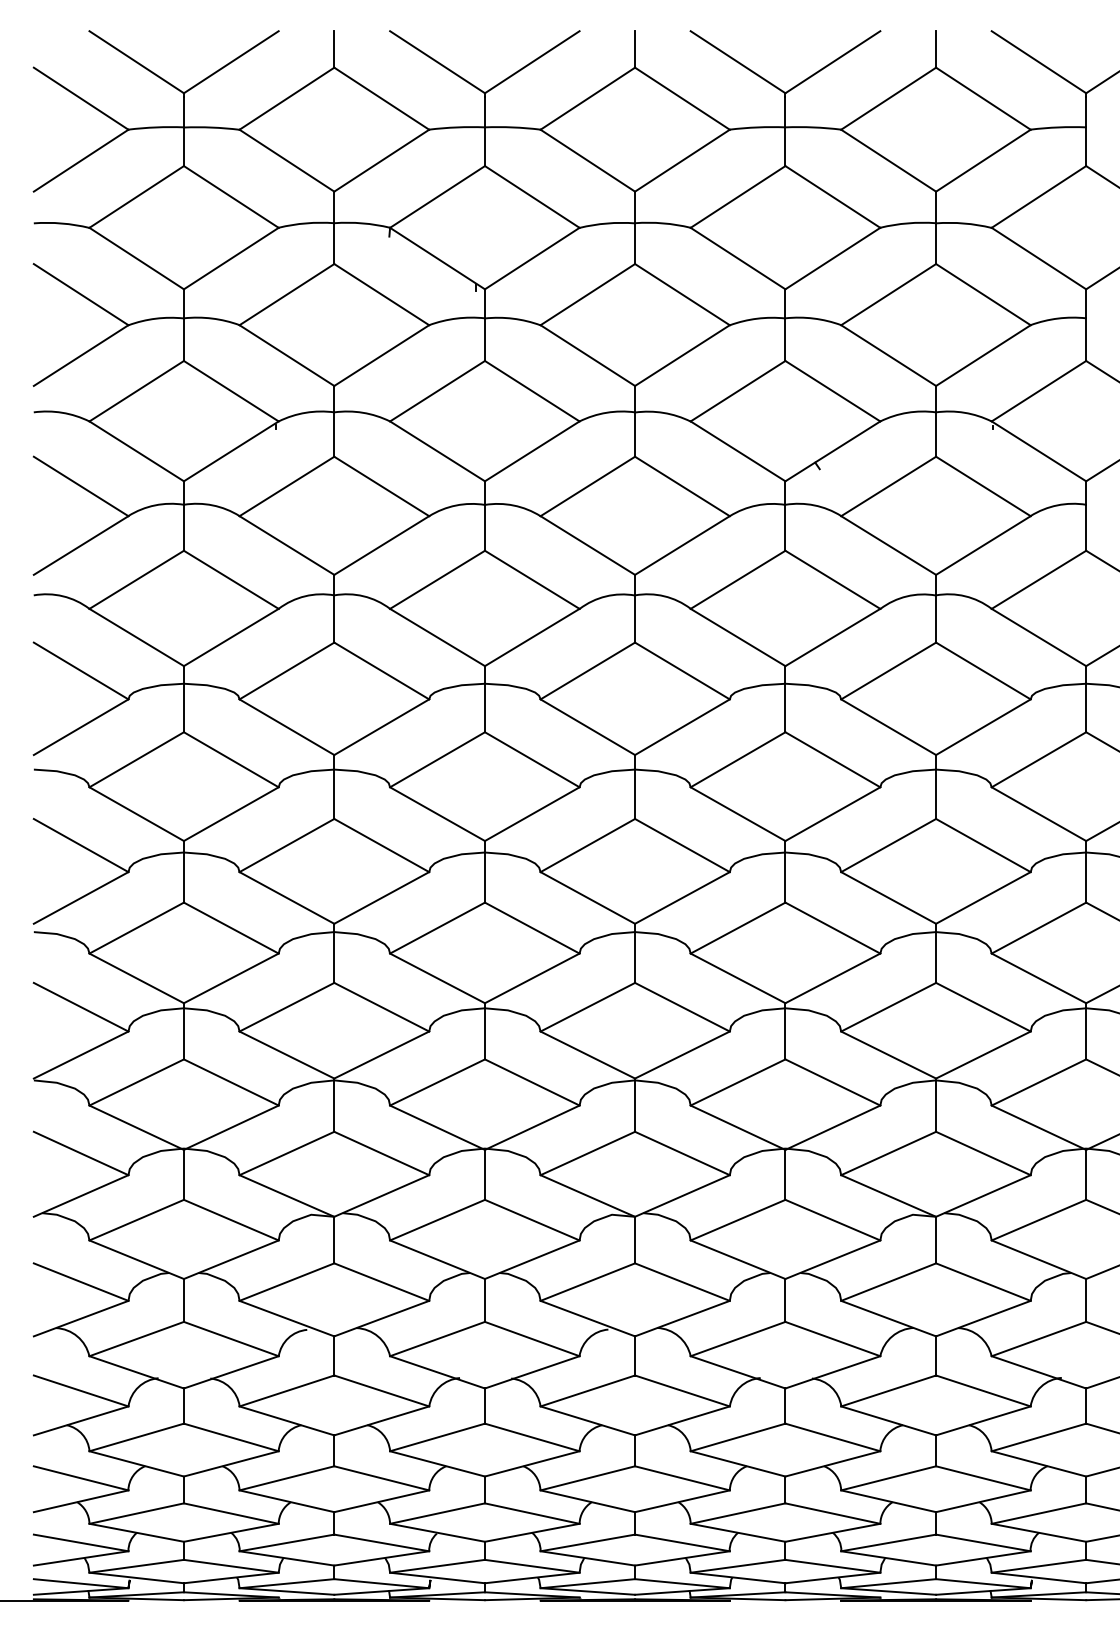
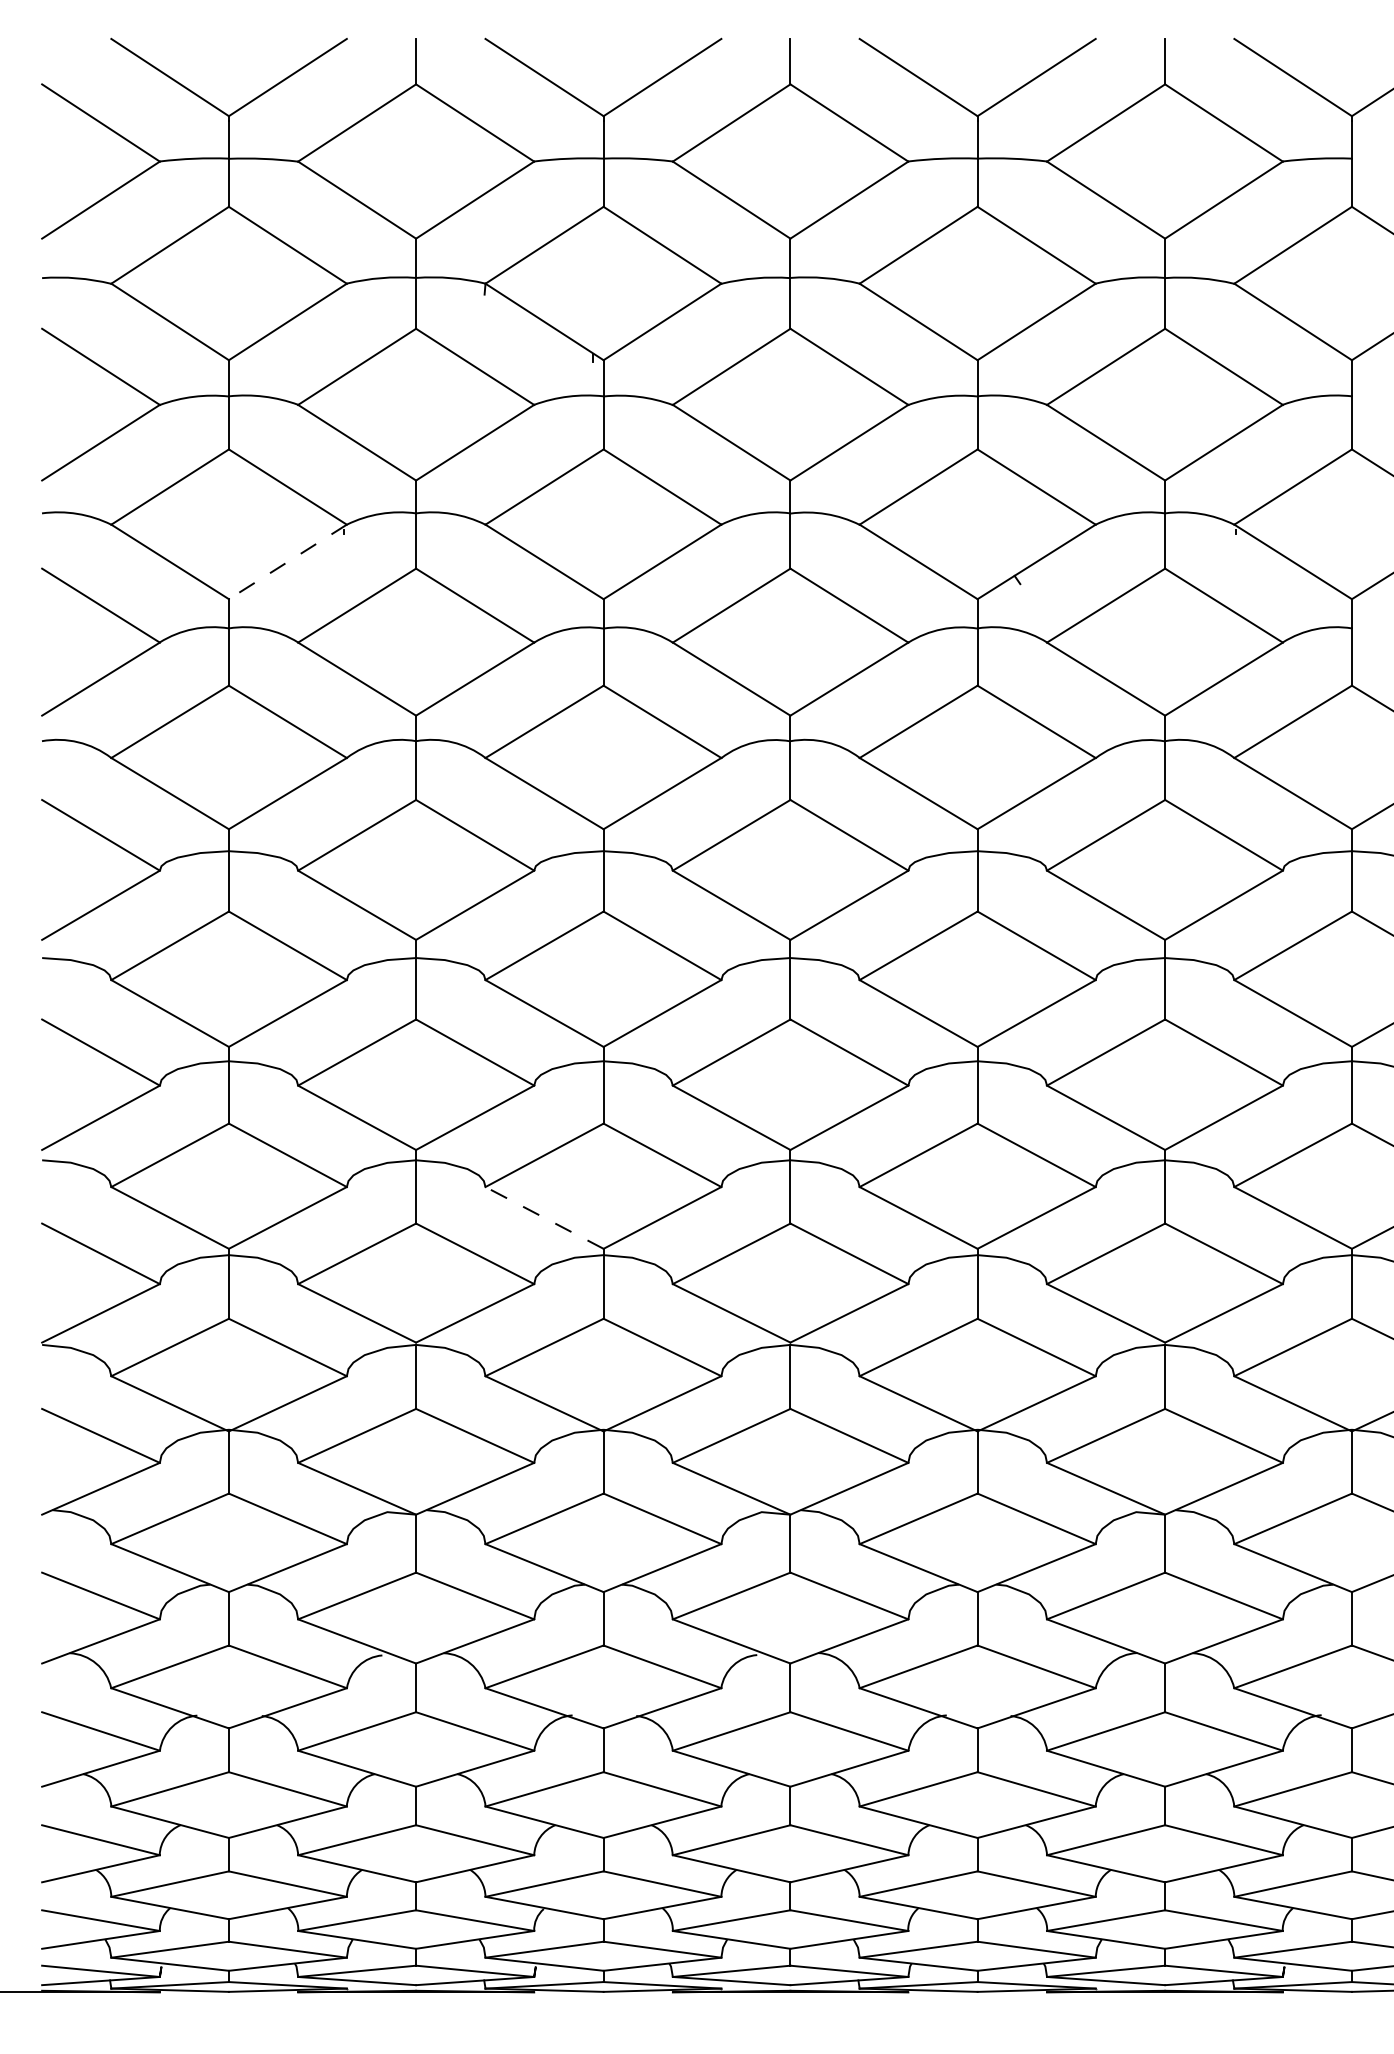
line: (231, 451) -> (287, 561), solid -> dashed
line: (437, 978) -> (544, 1217), solid -> dashed

